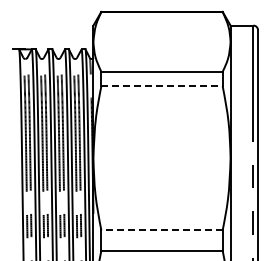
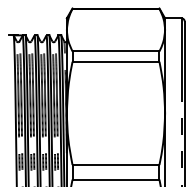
line: (162, 86) -> (116, 61), dashed -> solid
line: (162, 230) -> (116, 165), dashed -> solid

